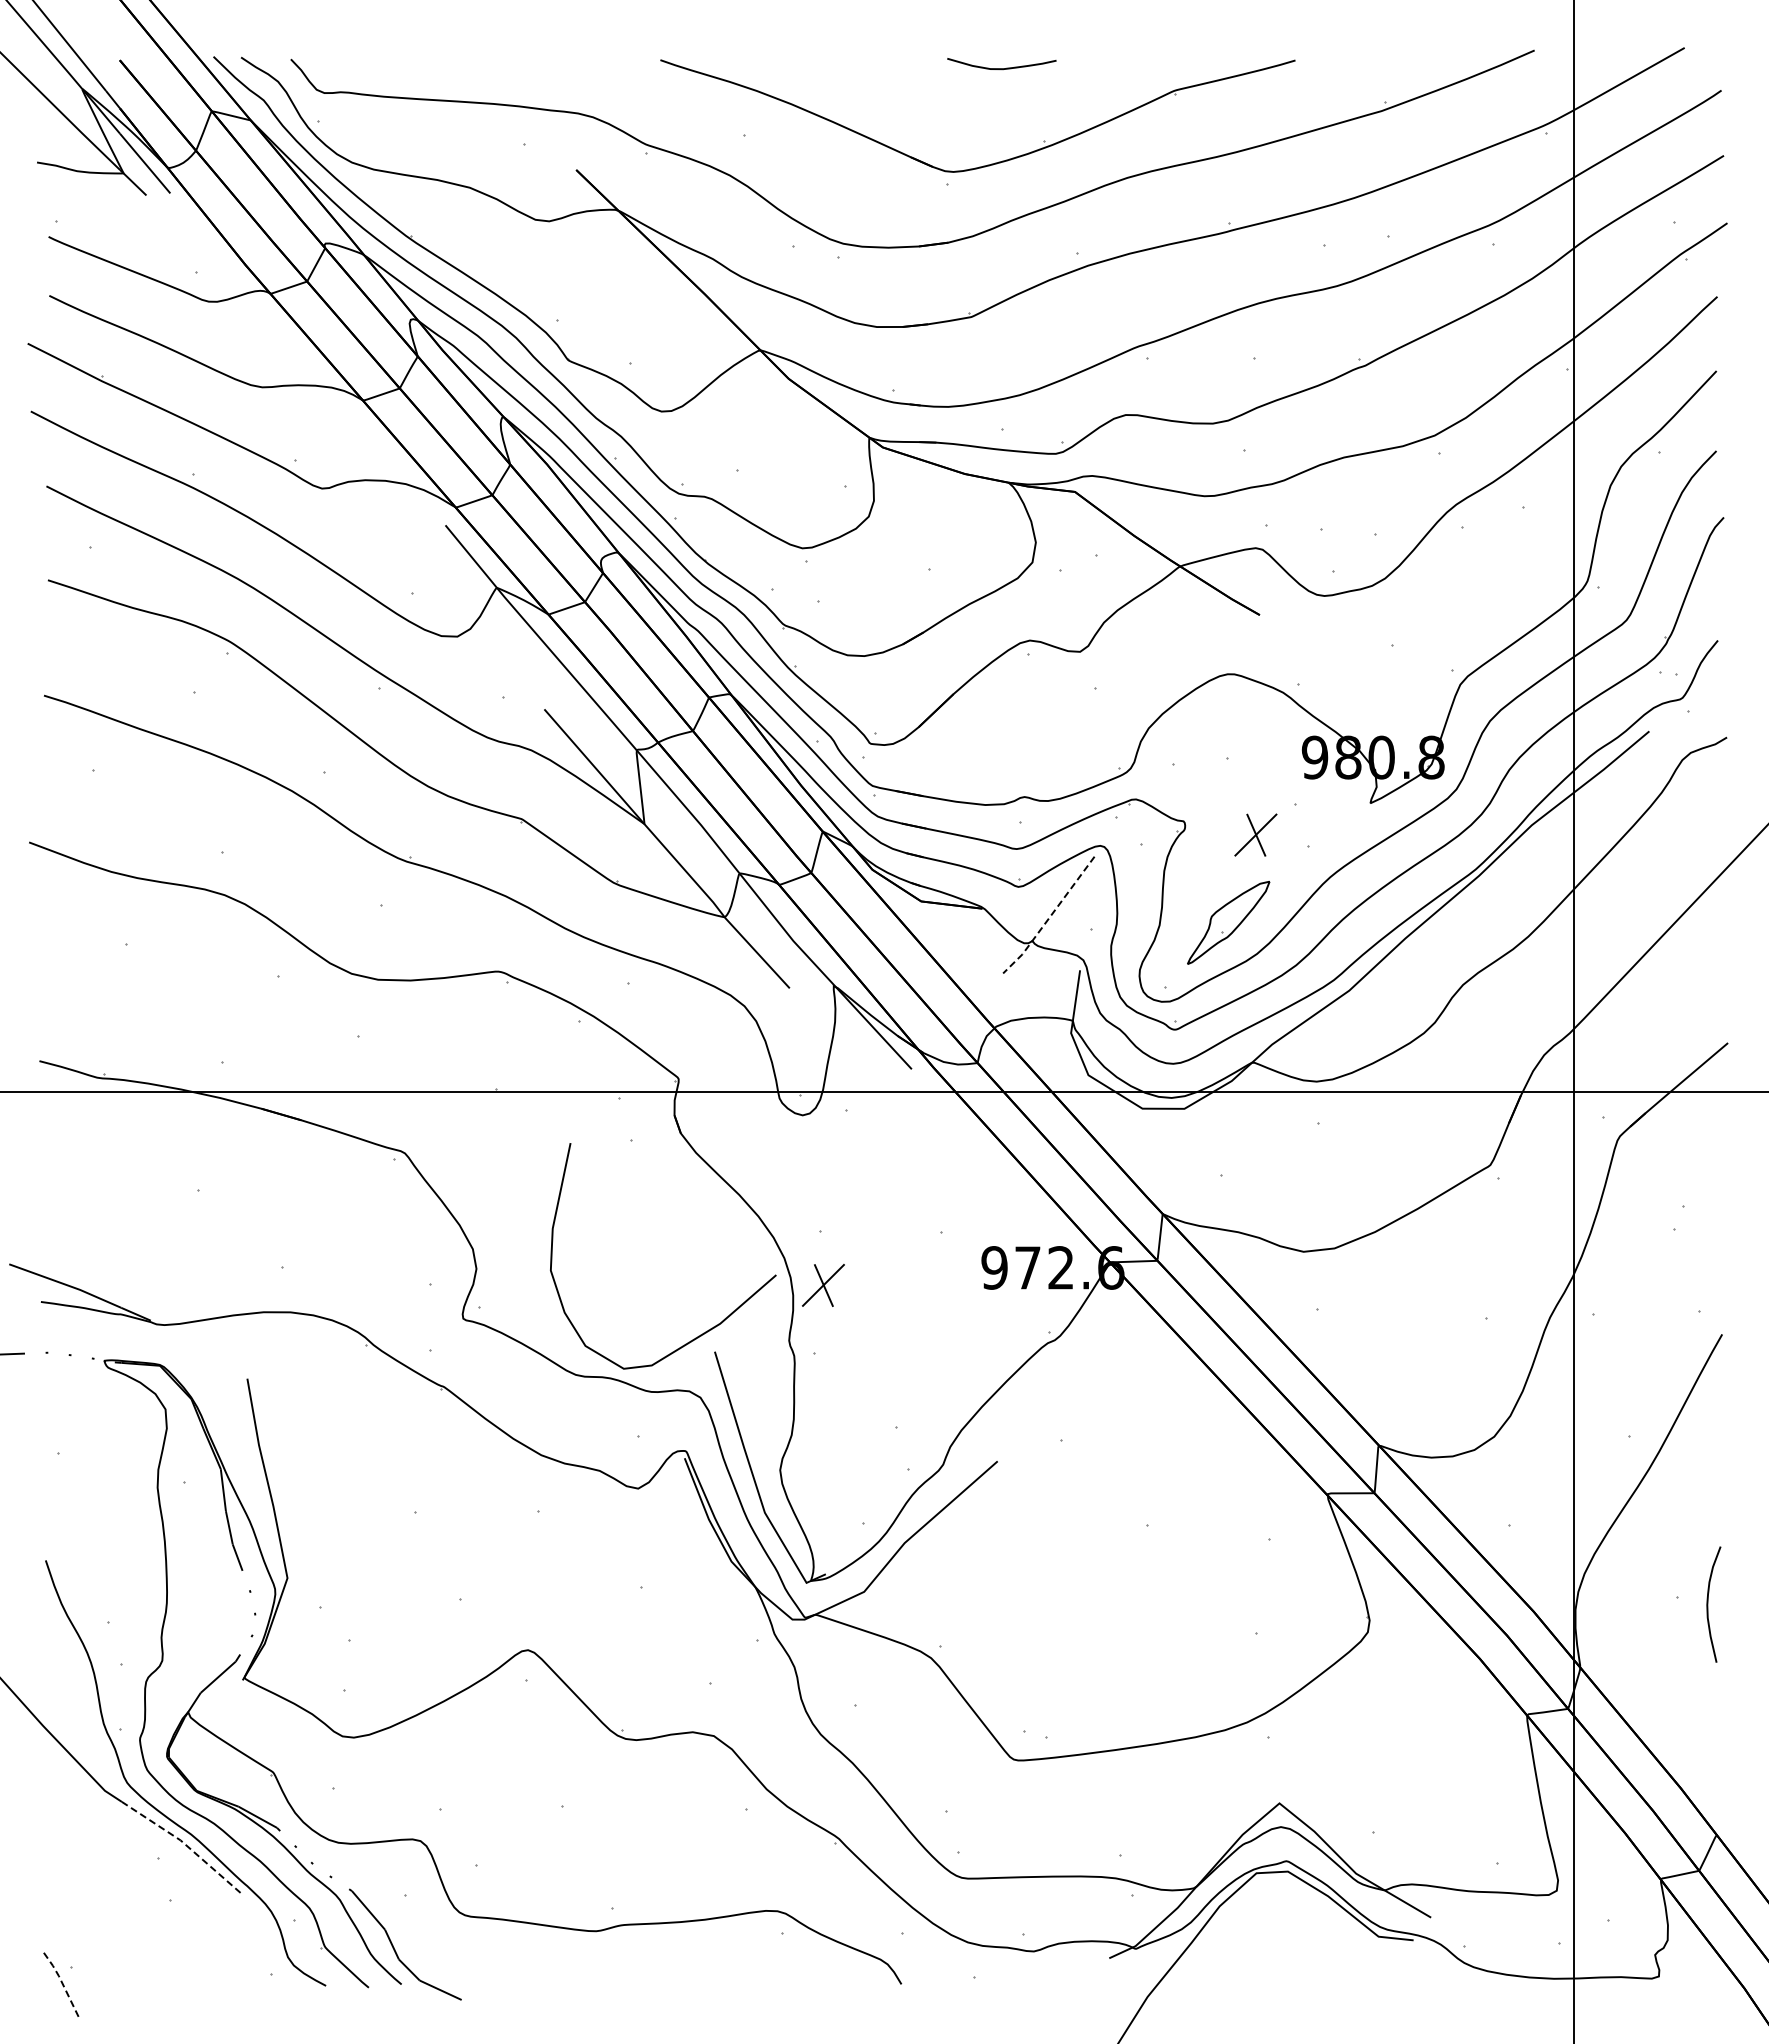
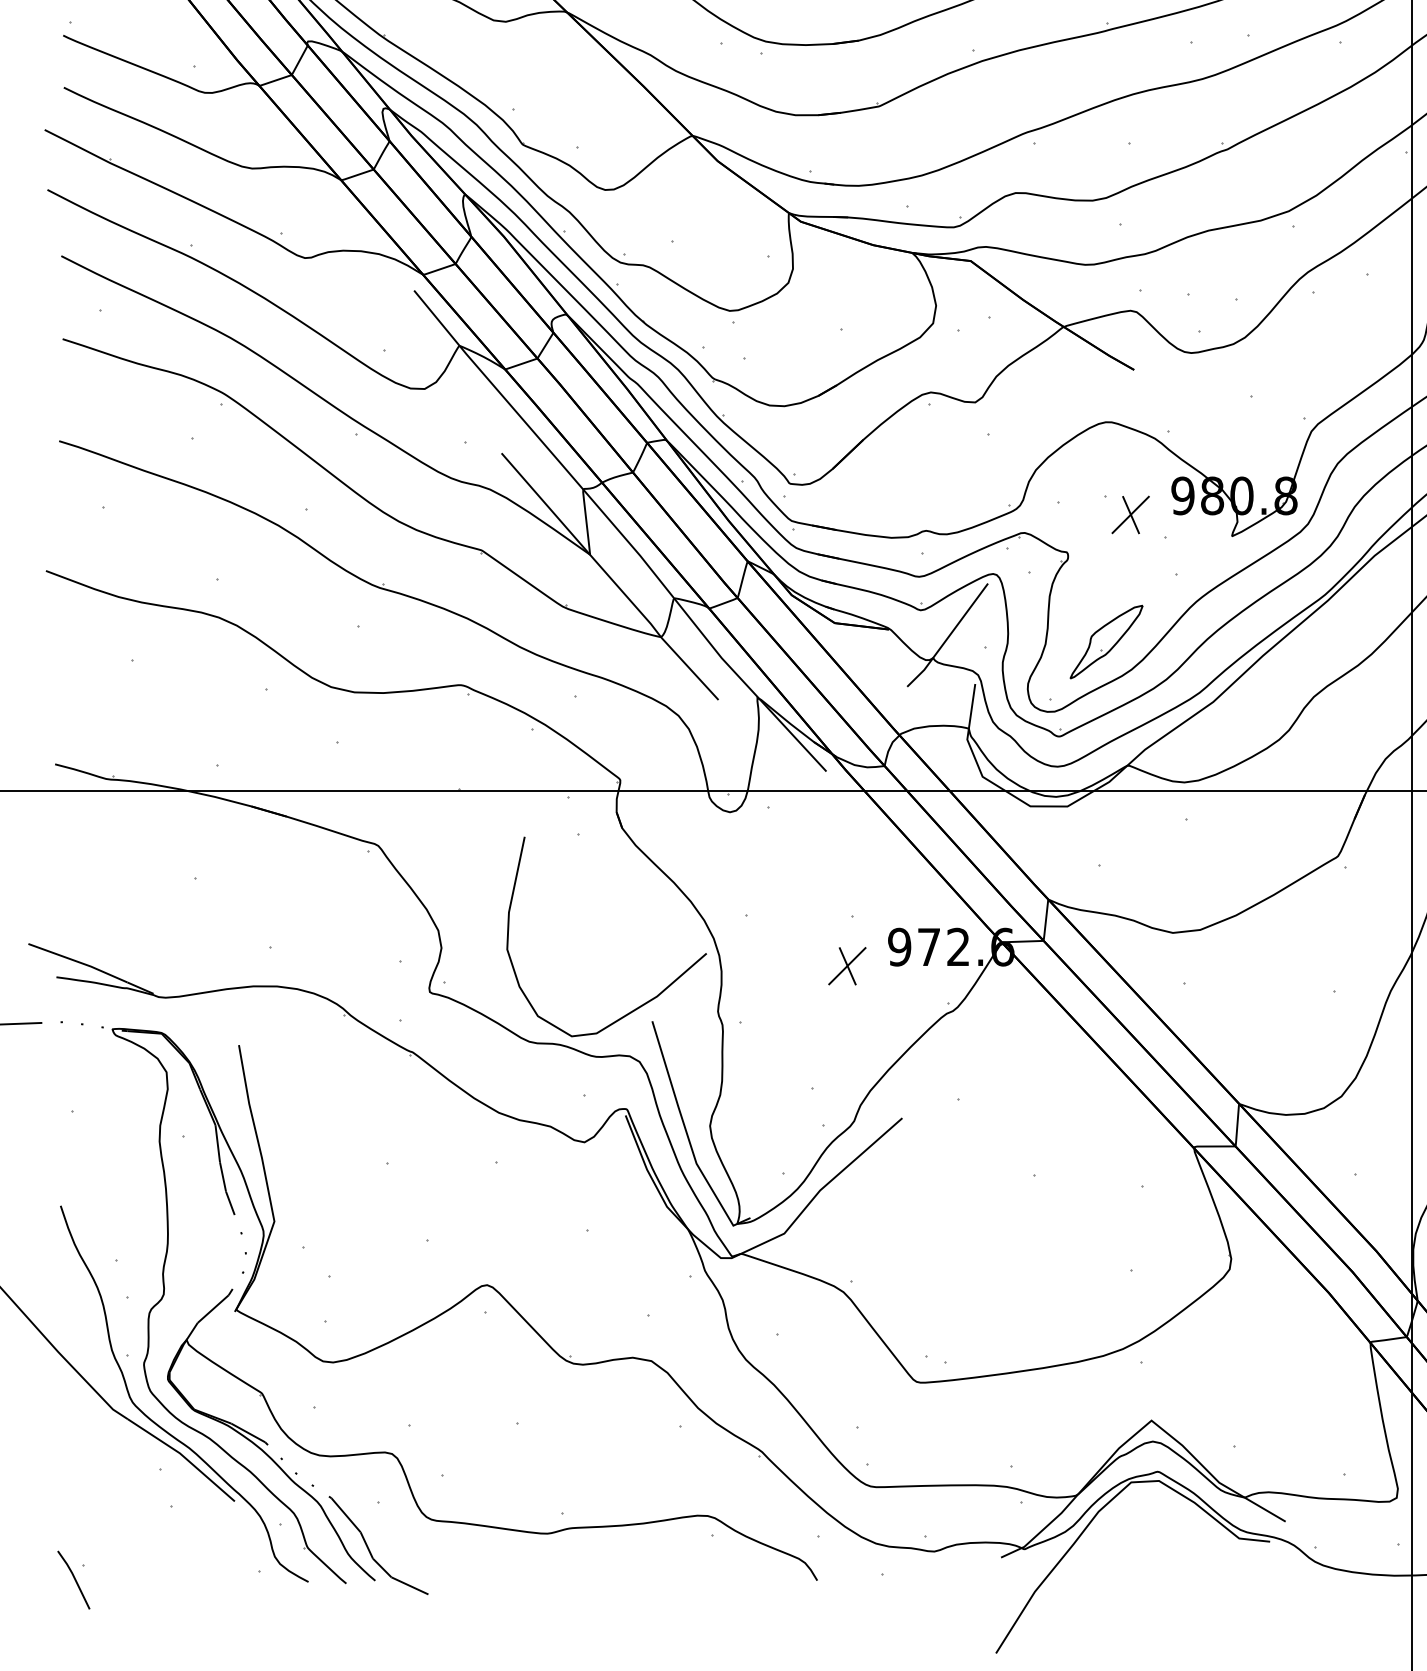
part: (1255, 834) -> (1130, 514), moved
line: (1049, 917) -> (948, 637), dashed -> solid
part: (823, 1285) -> (847, 966), moved
line: (185, 1844) -> (184, 1456), dashed -> solid
line: (61, 1981) -> (74, 1578), dashed -> solid

